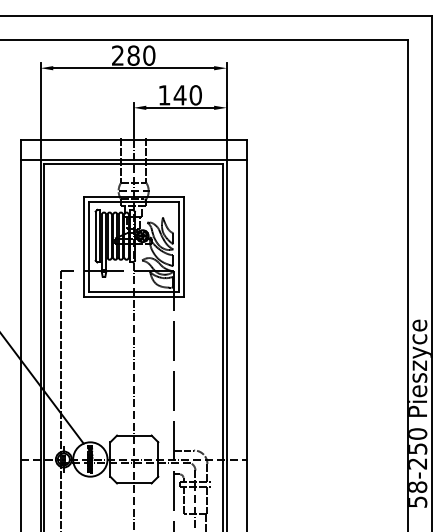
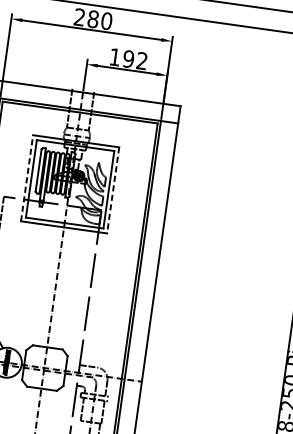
text: (187, 95) -> (134, 60), 140 -> 192
line: (83, 246) -> (26, 177), solid -> dashed
line: (183, 246) -> (113, 190), solid -> dashed

